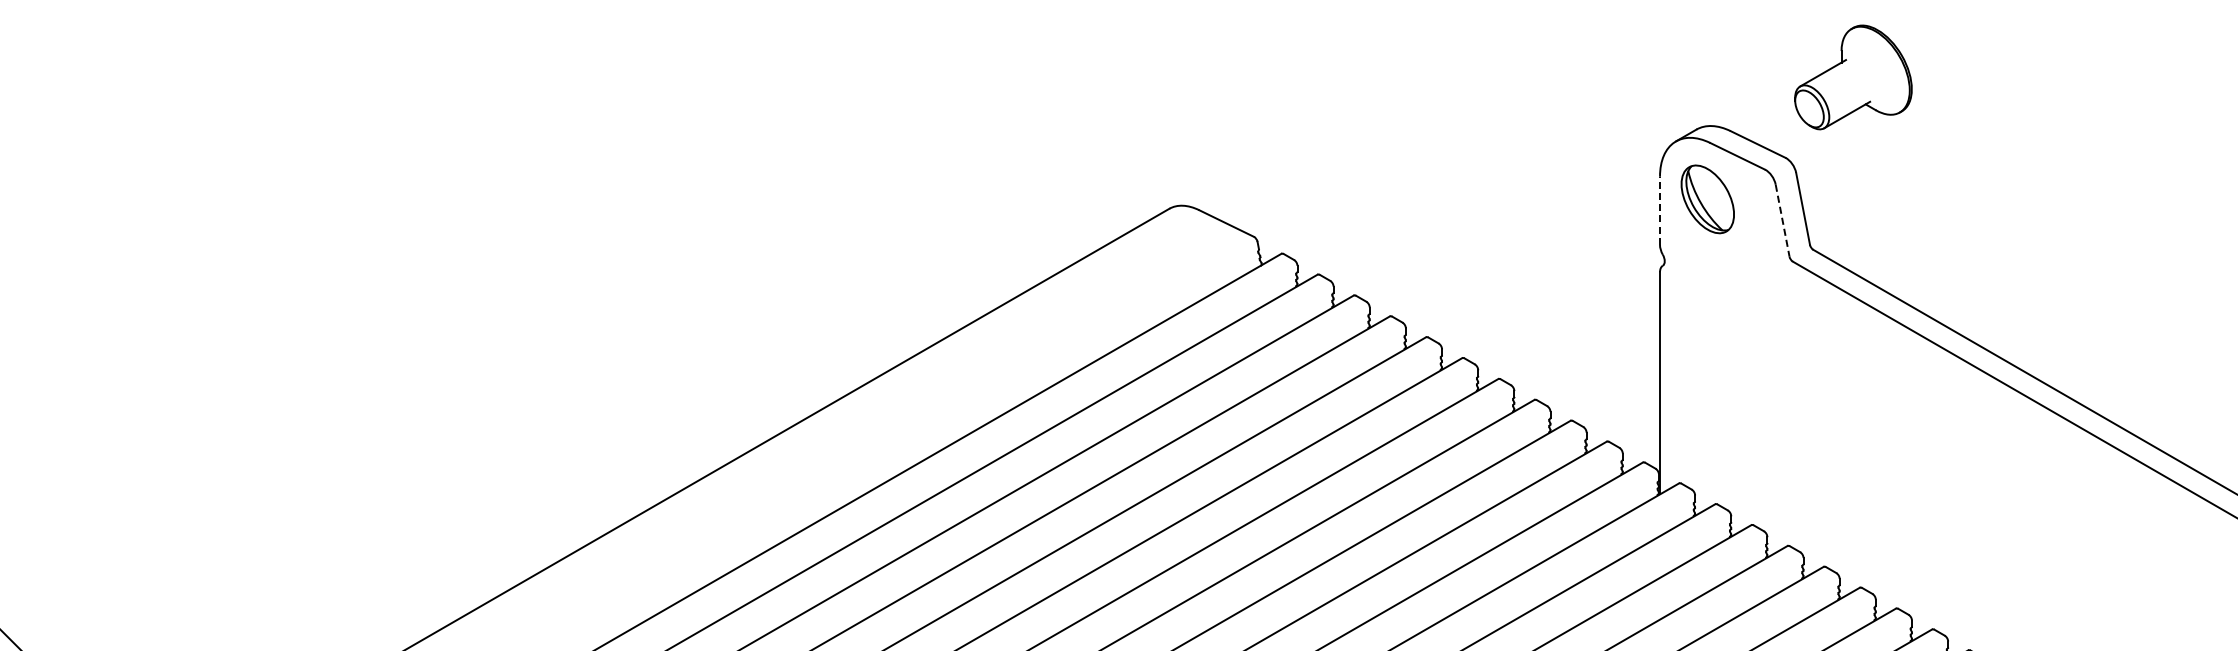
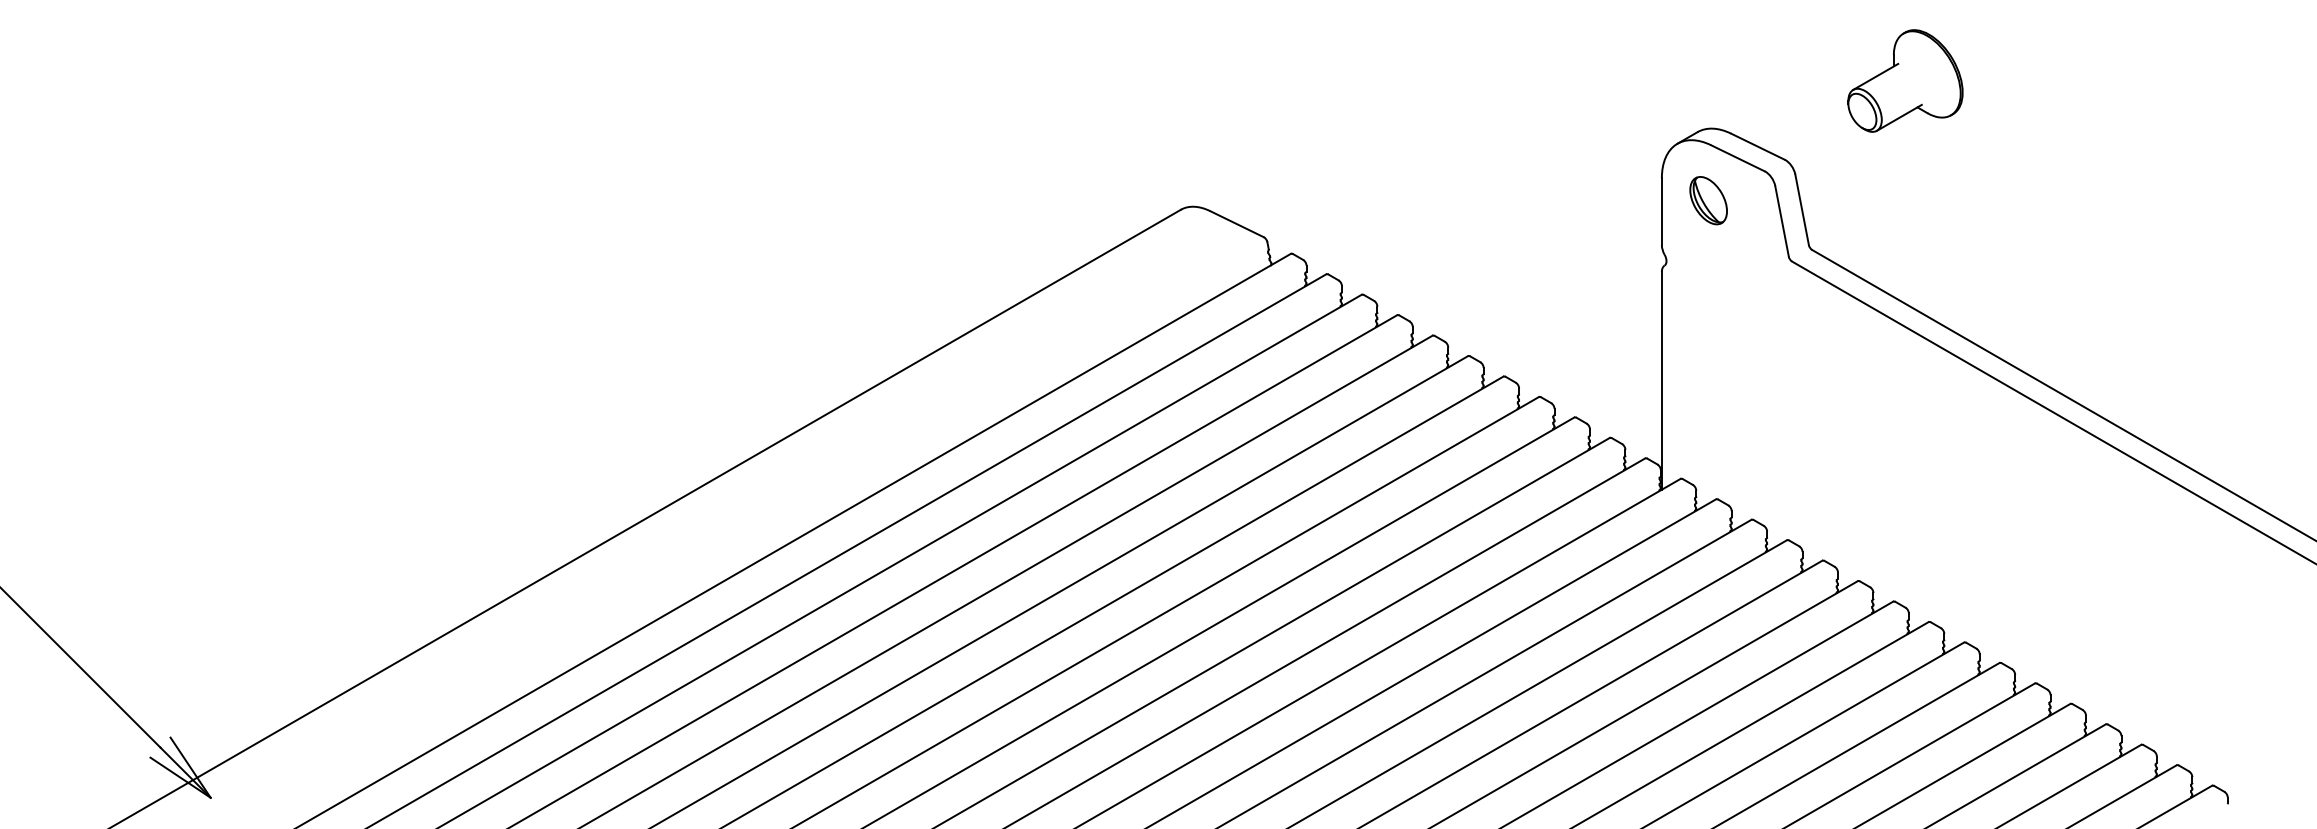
part: (1853, 76) -> (1905, 80), moved
part: (1707, 199) -> (1708, 200), size x0.71
line: (1659, 210) -> (1661, 211), dashed -> solid
line: (1783, 220) -> (1782, 221), dashed -> solid

